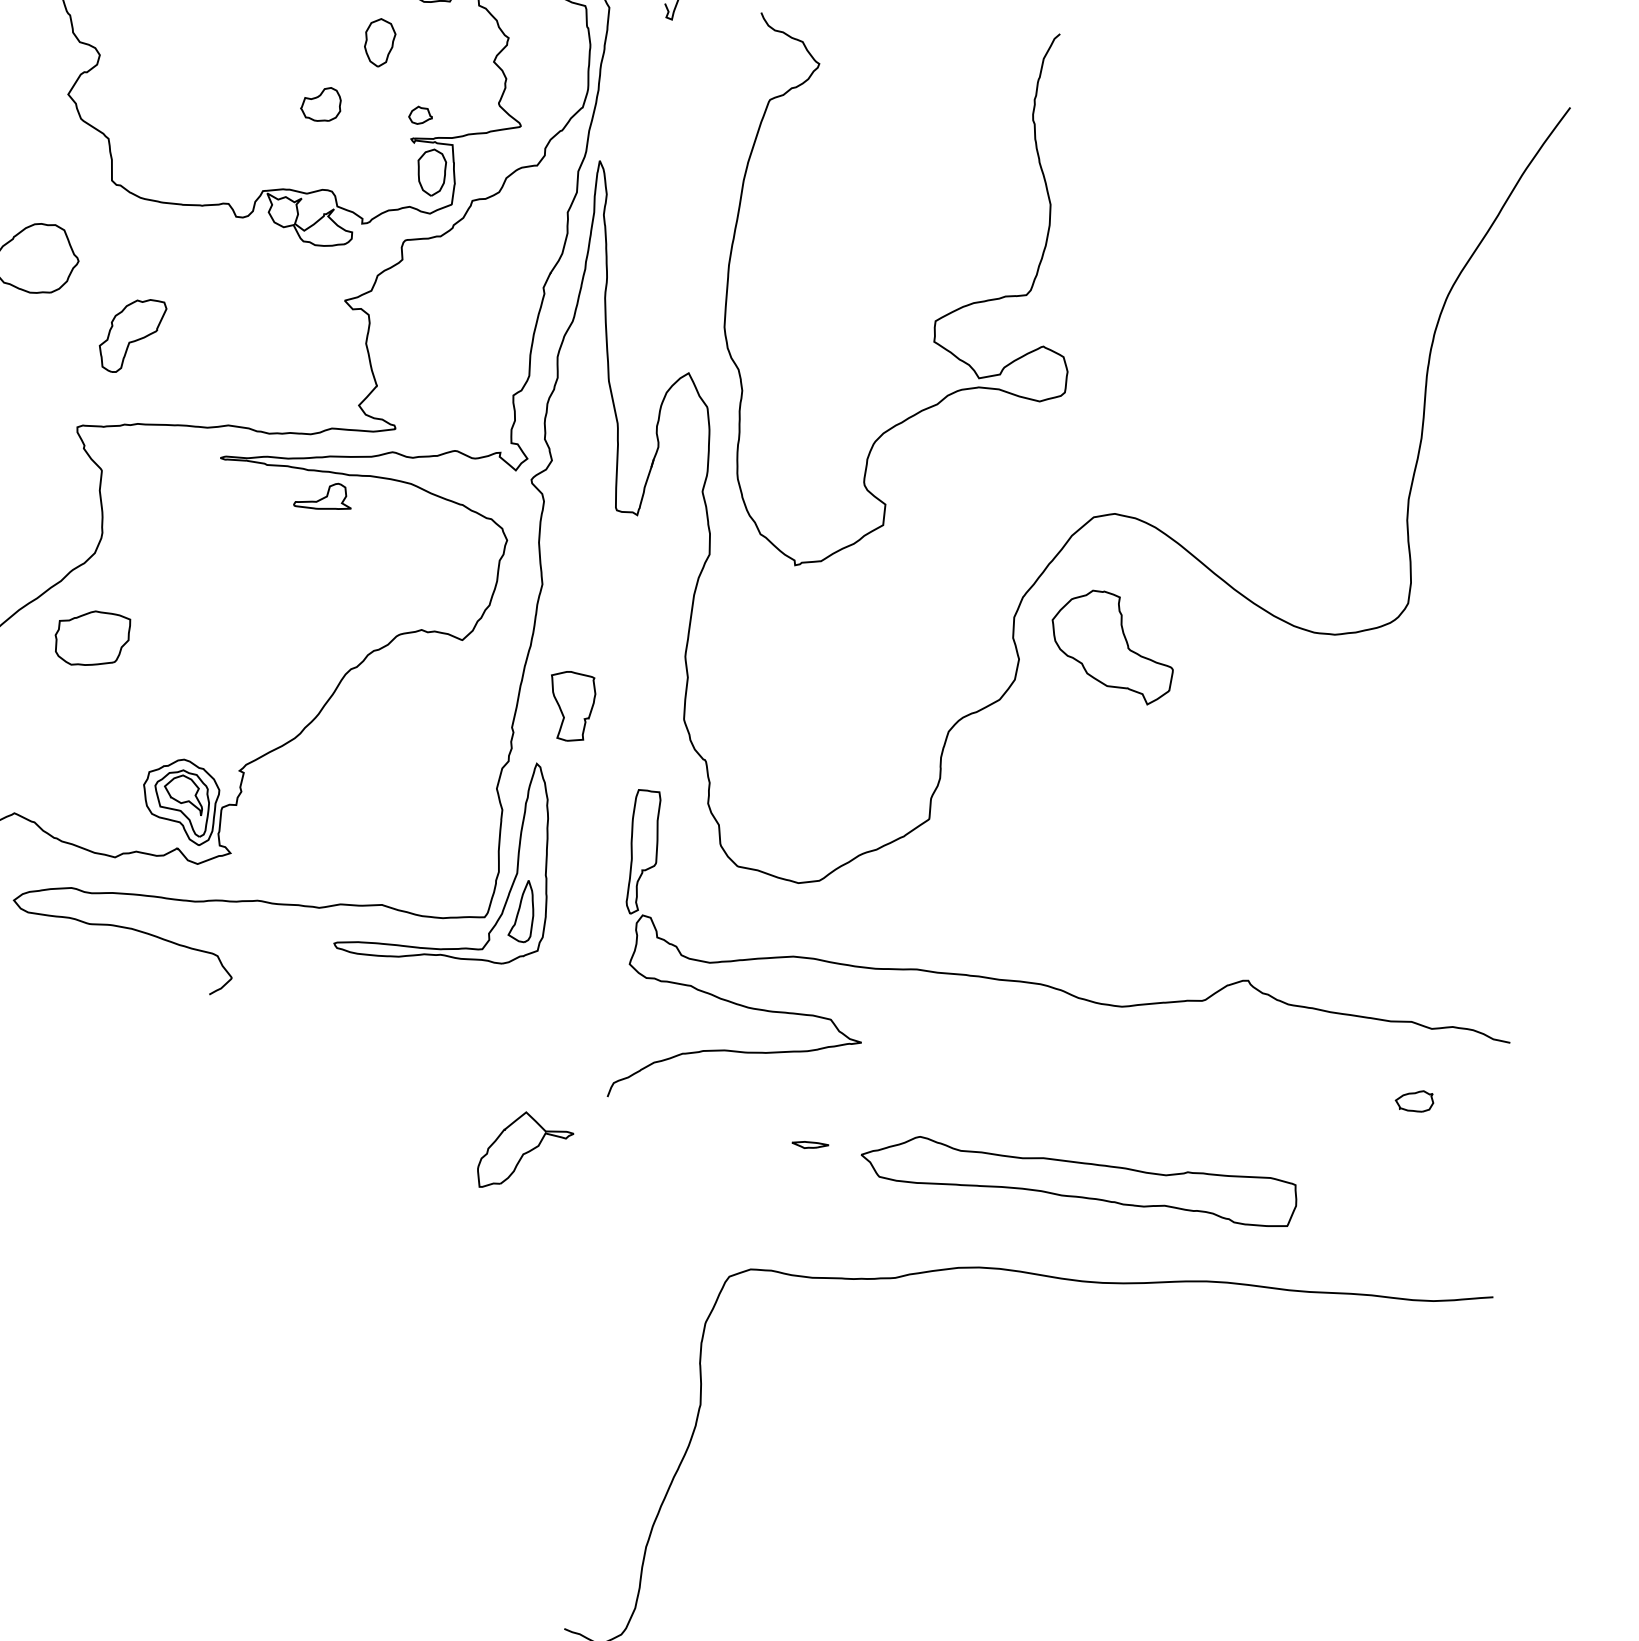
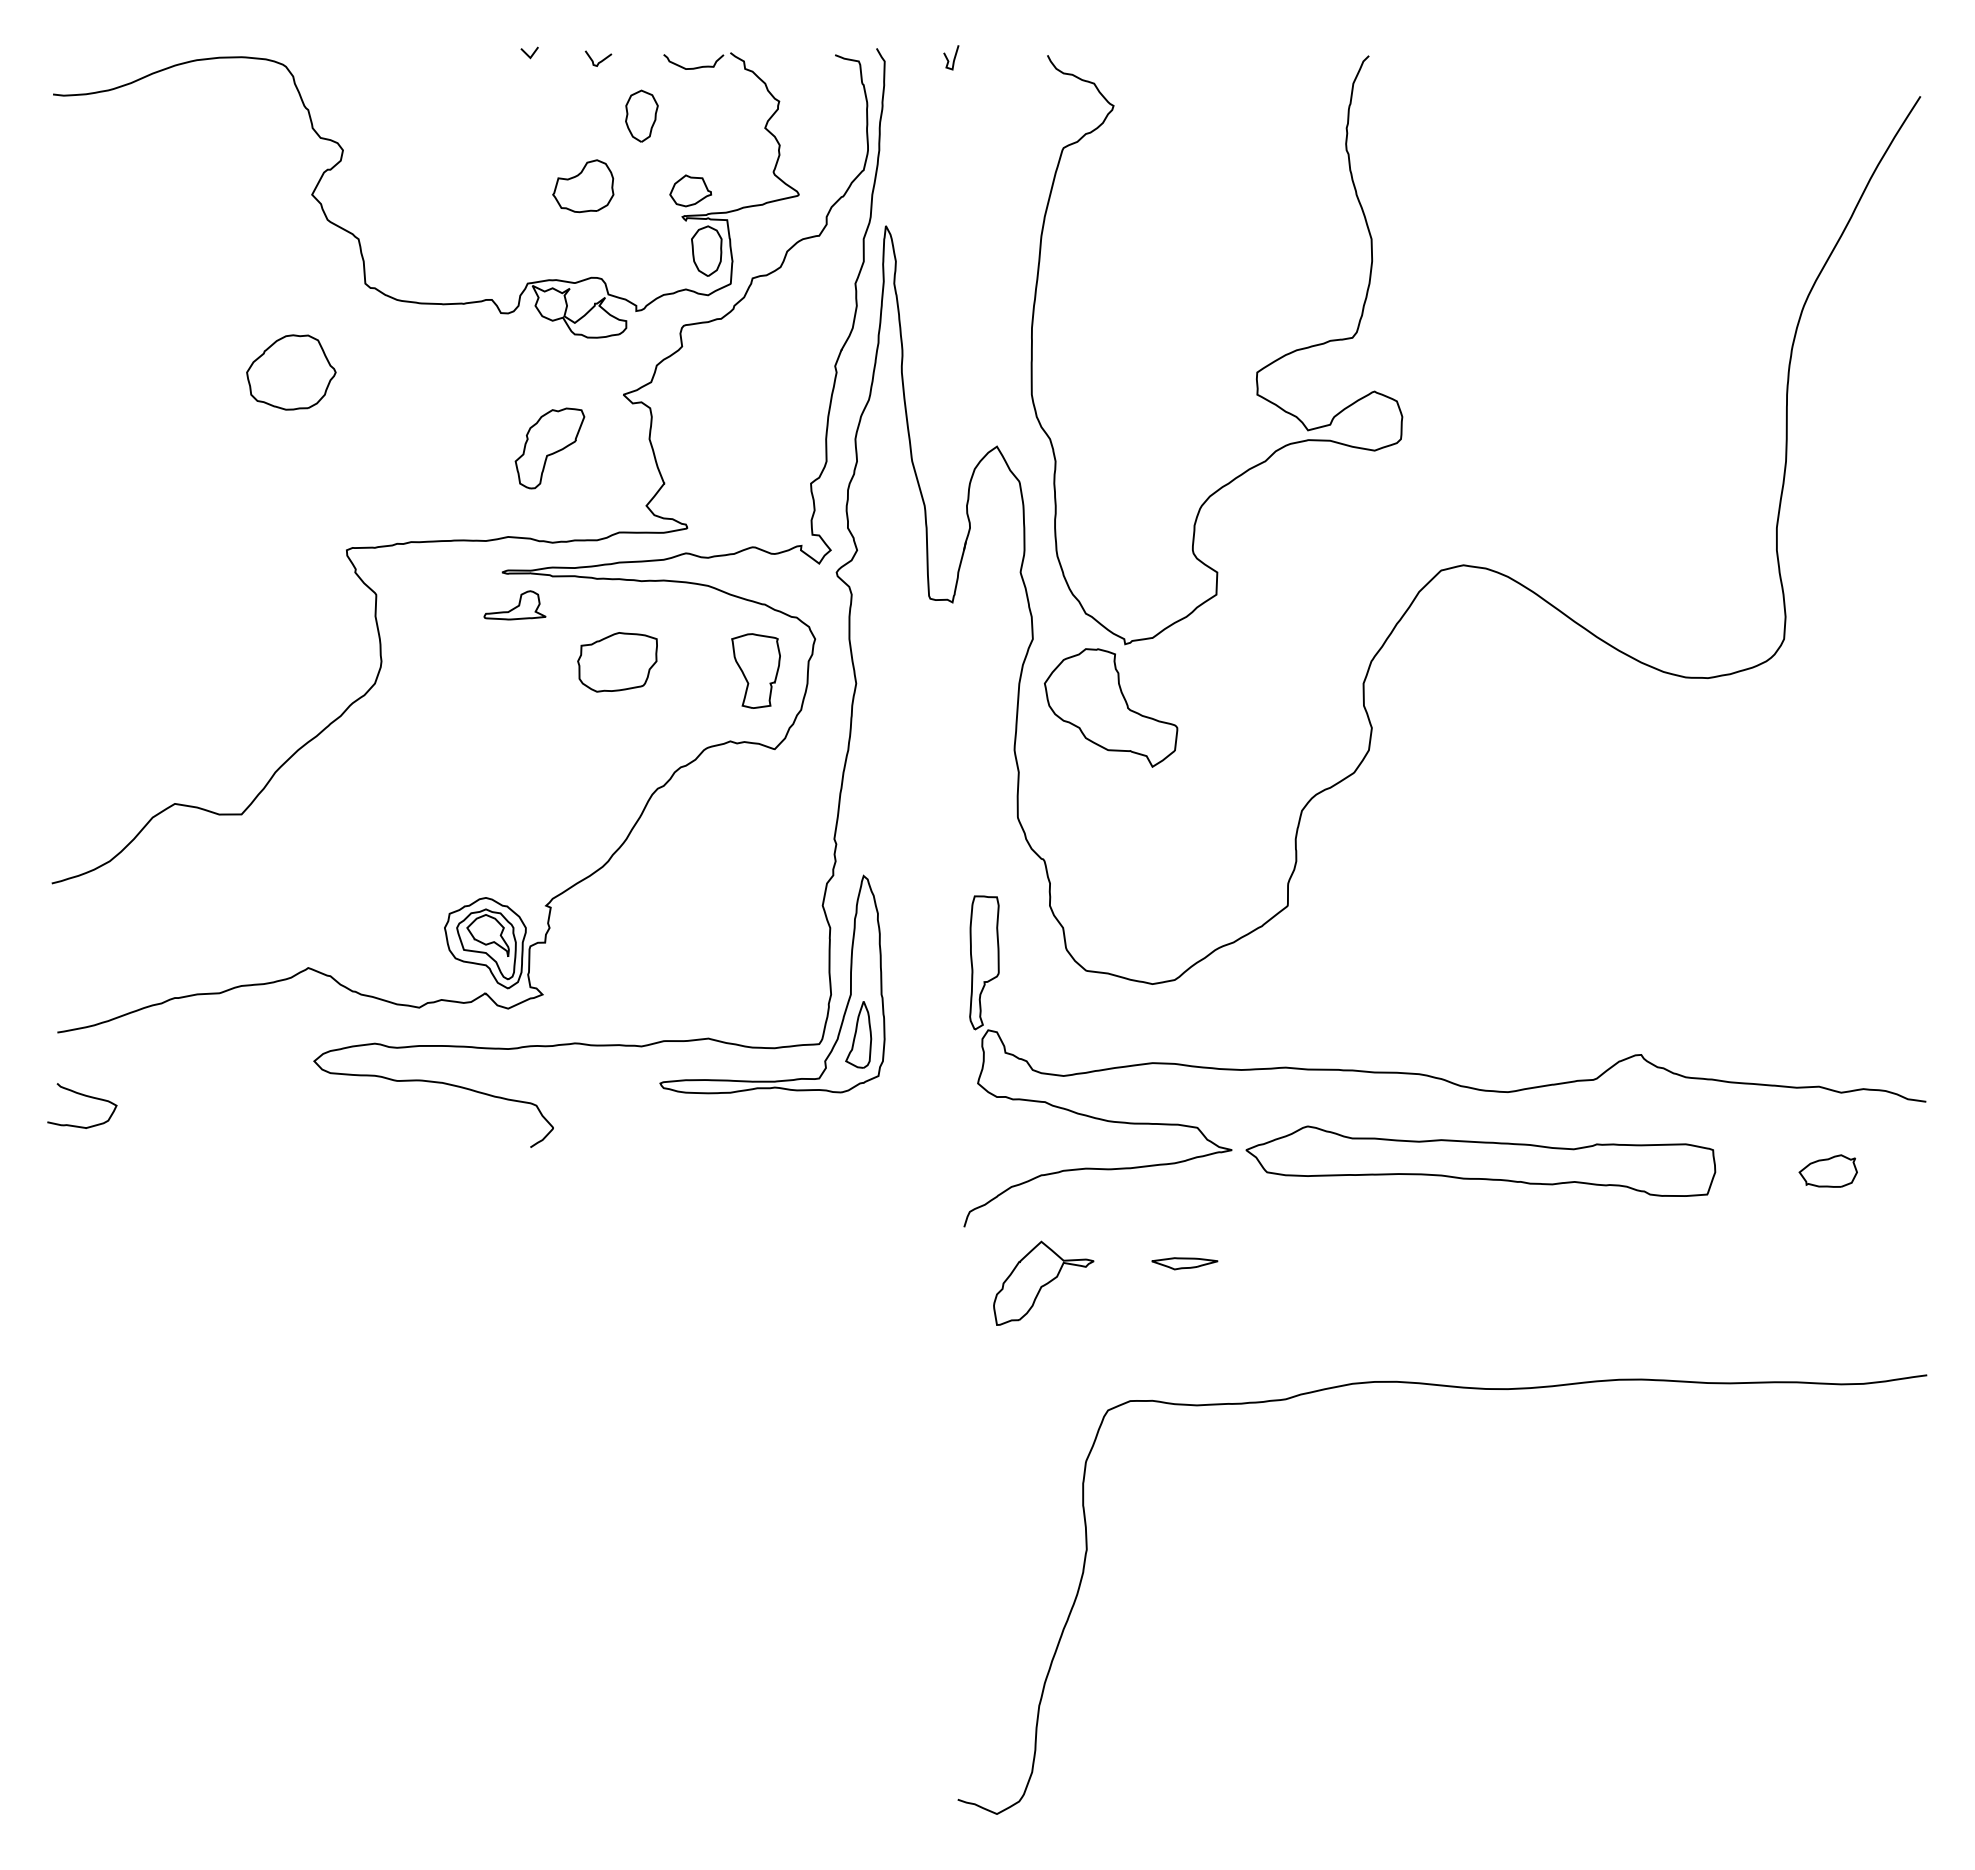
part: (321, 104) -> (583, 186), size x1.43
part: (420, 115) -> (690, 190), size x1.67
part: (132, 336) -> (549, 448), moved
part: (322, 496) -> (514, 605), moved
part: (92, 638) -> (617, 662), moved
part: (1113, 646) -> (1111, 707), moved
part: (571, 705) -> (755, 670), moved
part: (1414, 1100) -> (1827, 1170), size x1.43
part: (810, 1145) -> (1184, 1263), size x1.67
part: (525, 1150) -> (1043, 1282), moved
part: (1078, 1179) -> (1480, 1160), moved

